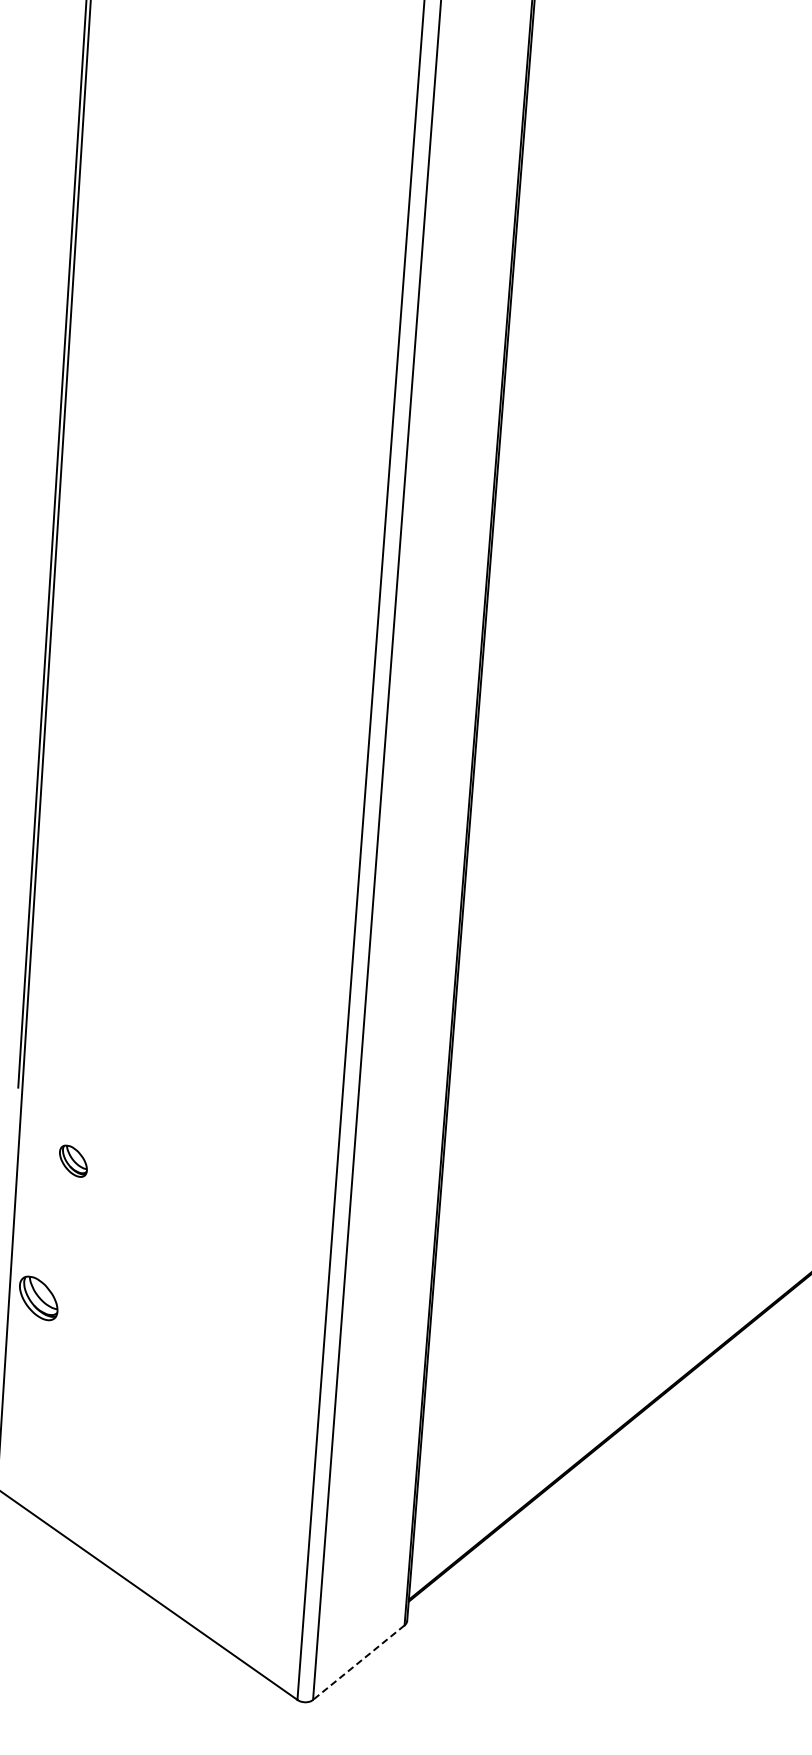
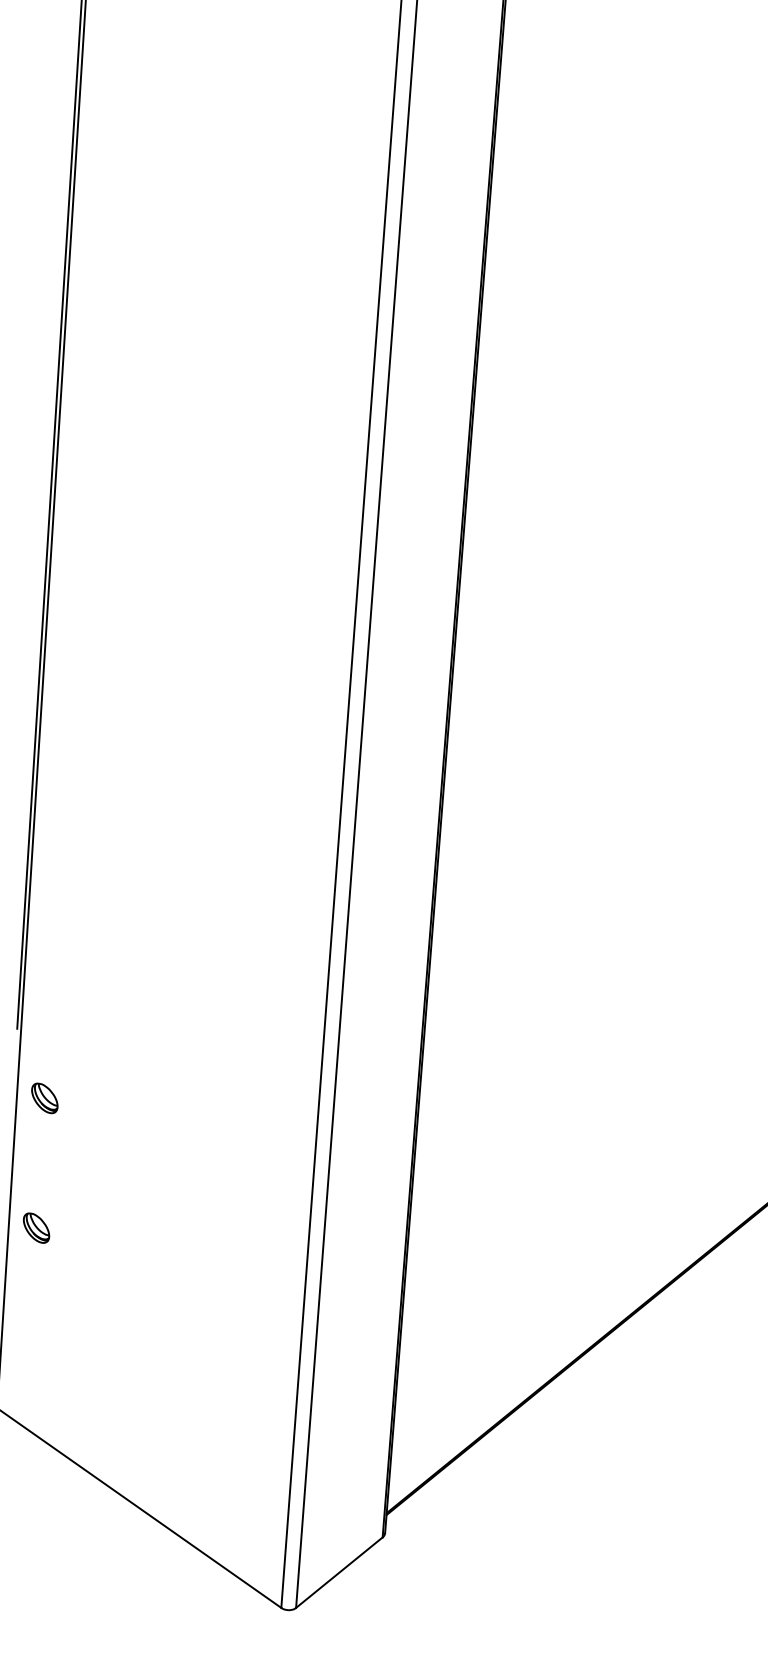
part: (73, 1160) -> (44, 1097), moved
part: (38, 1298) -> (36, 1228), size x0.71
line: (358, 1662) -> (339, 1572), dashed -> solid

